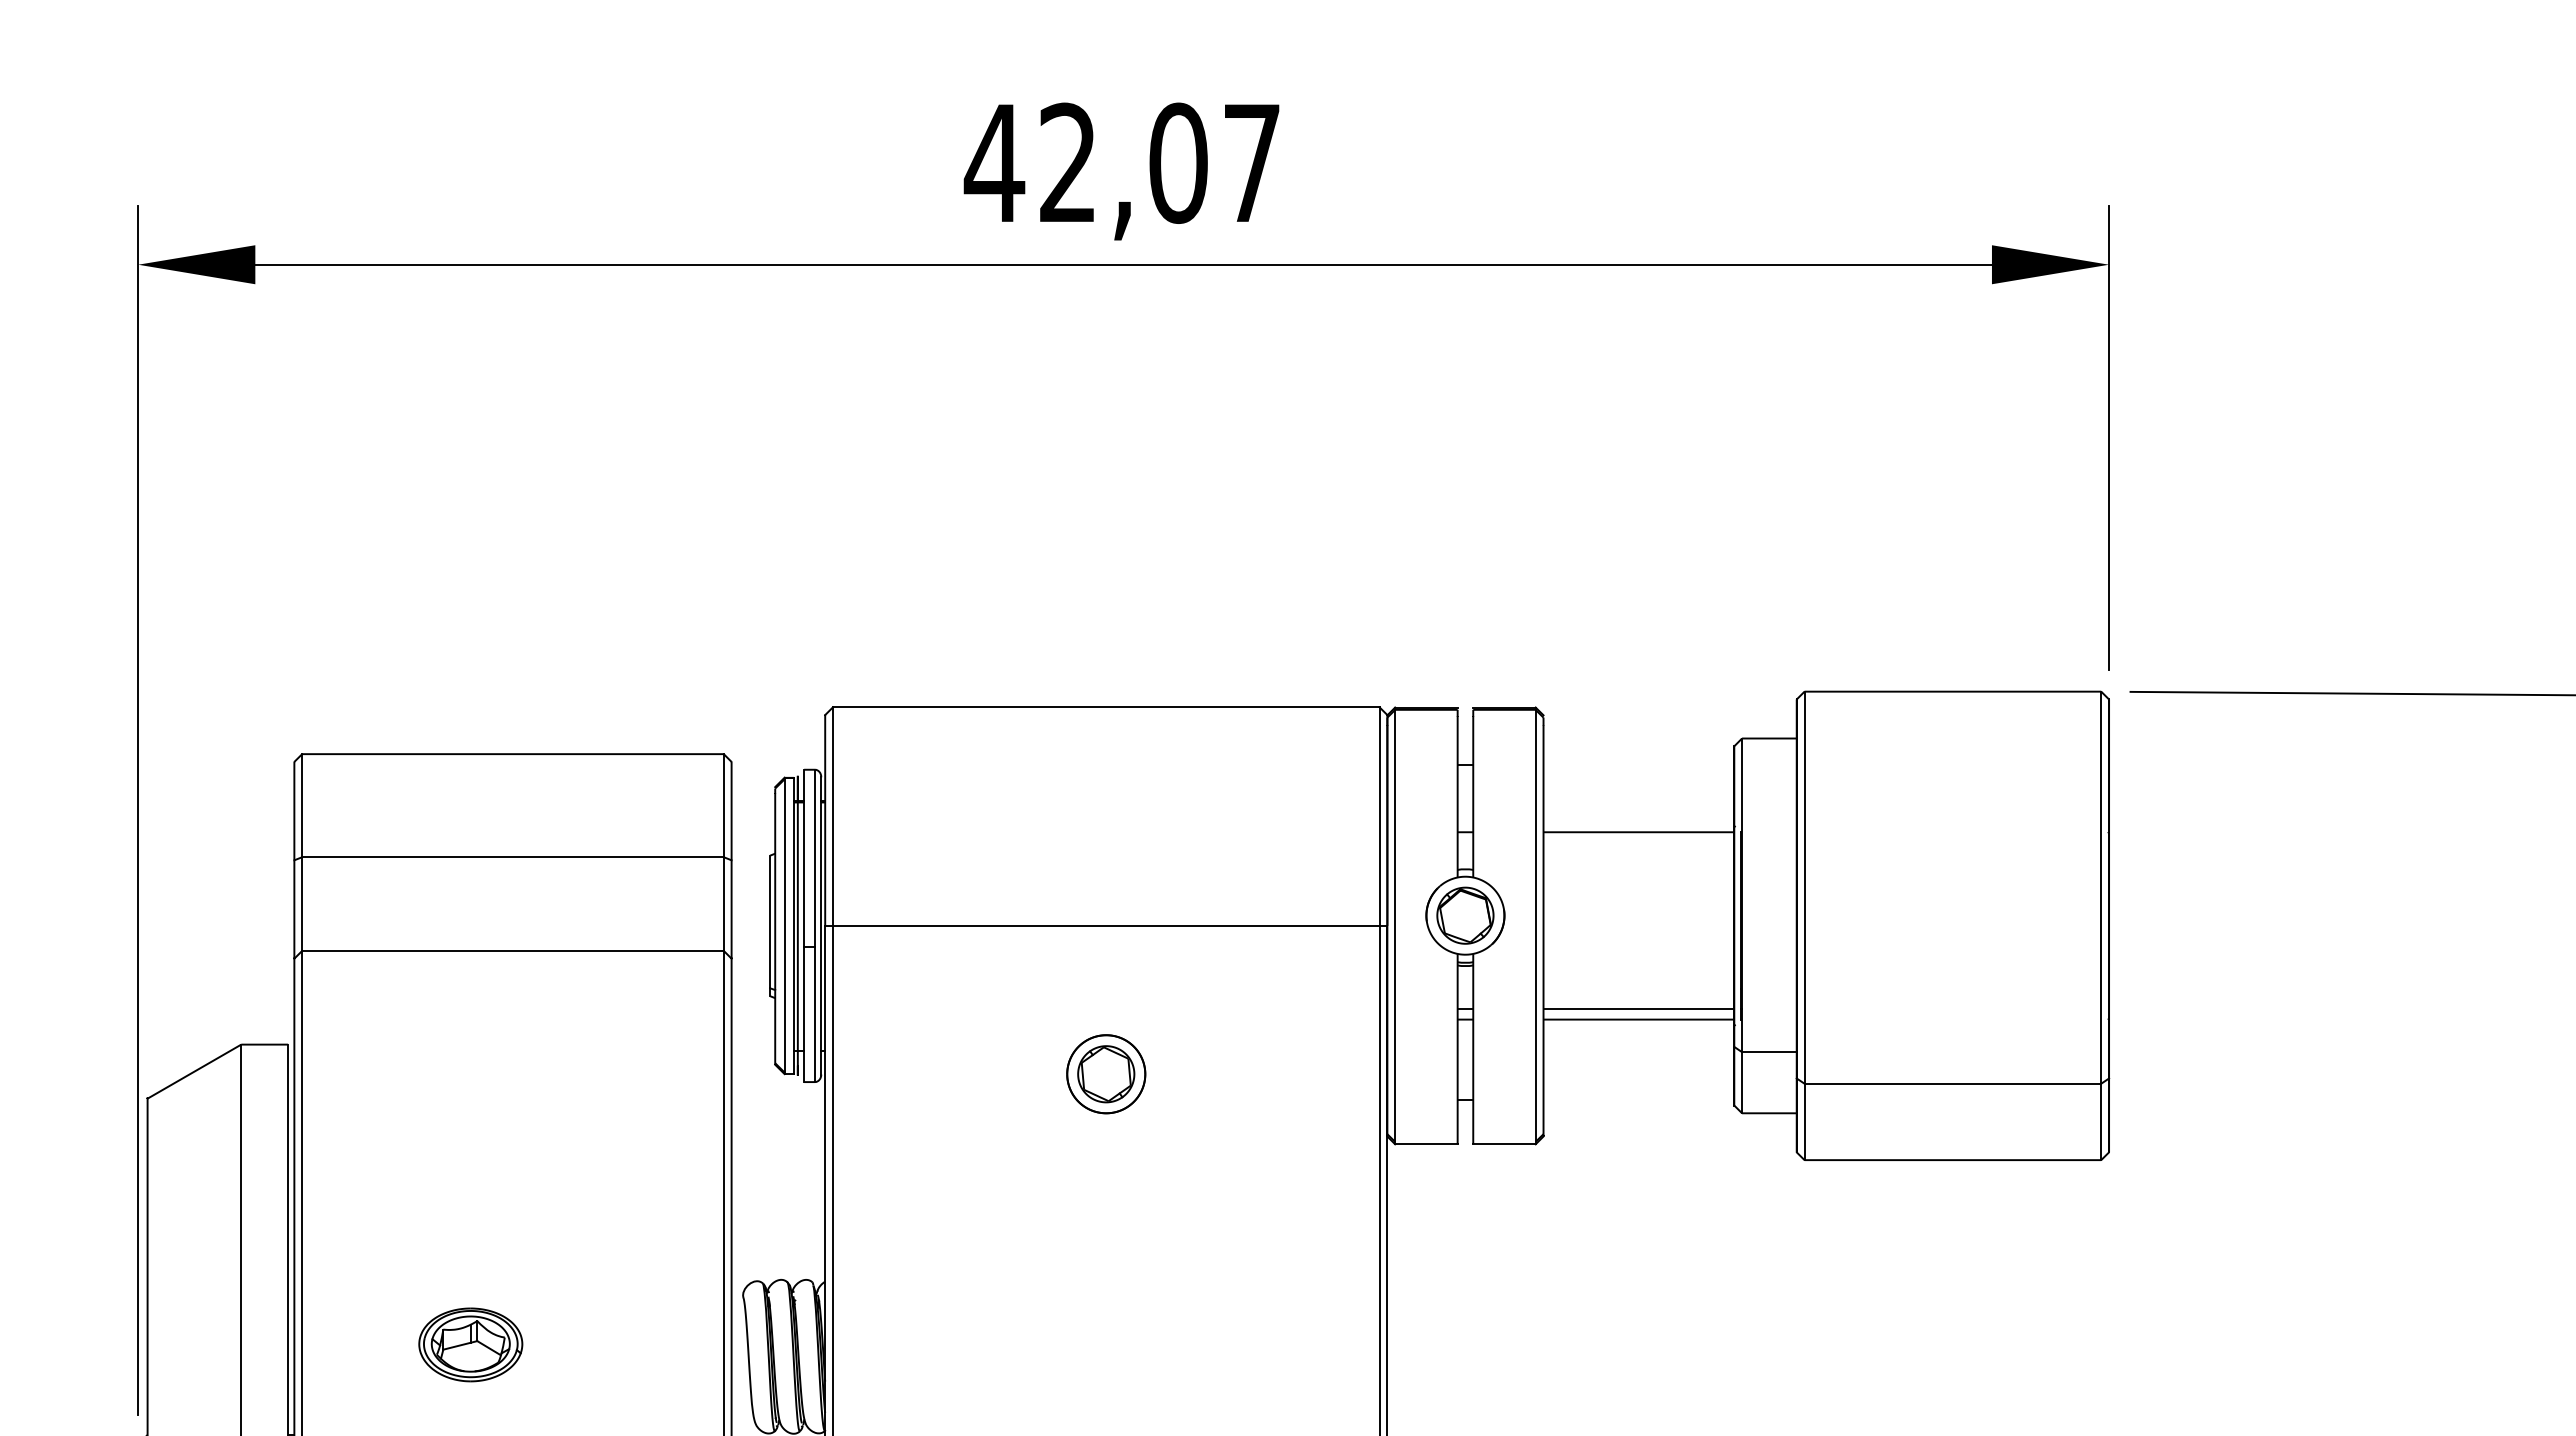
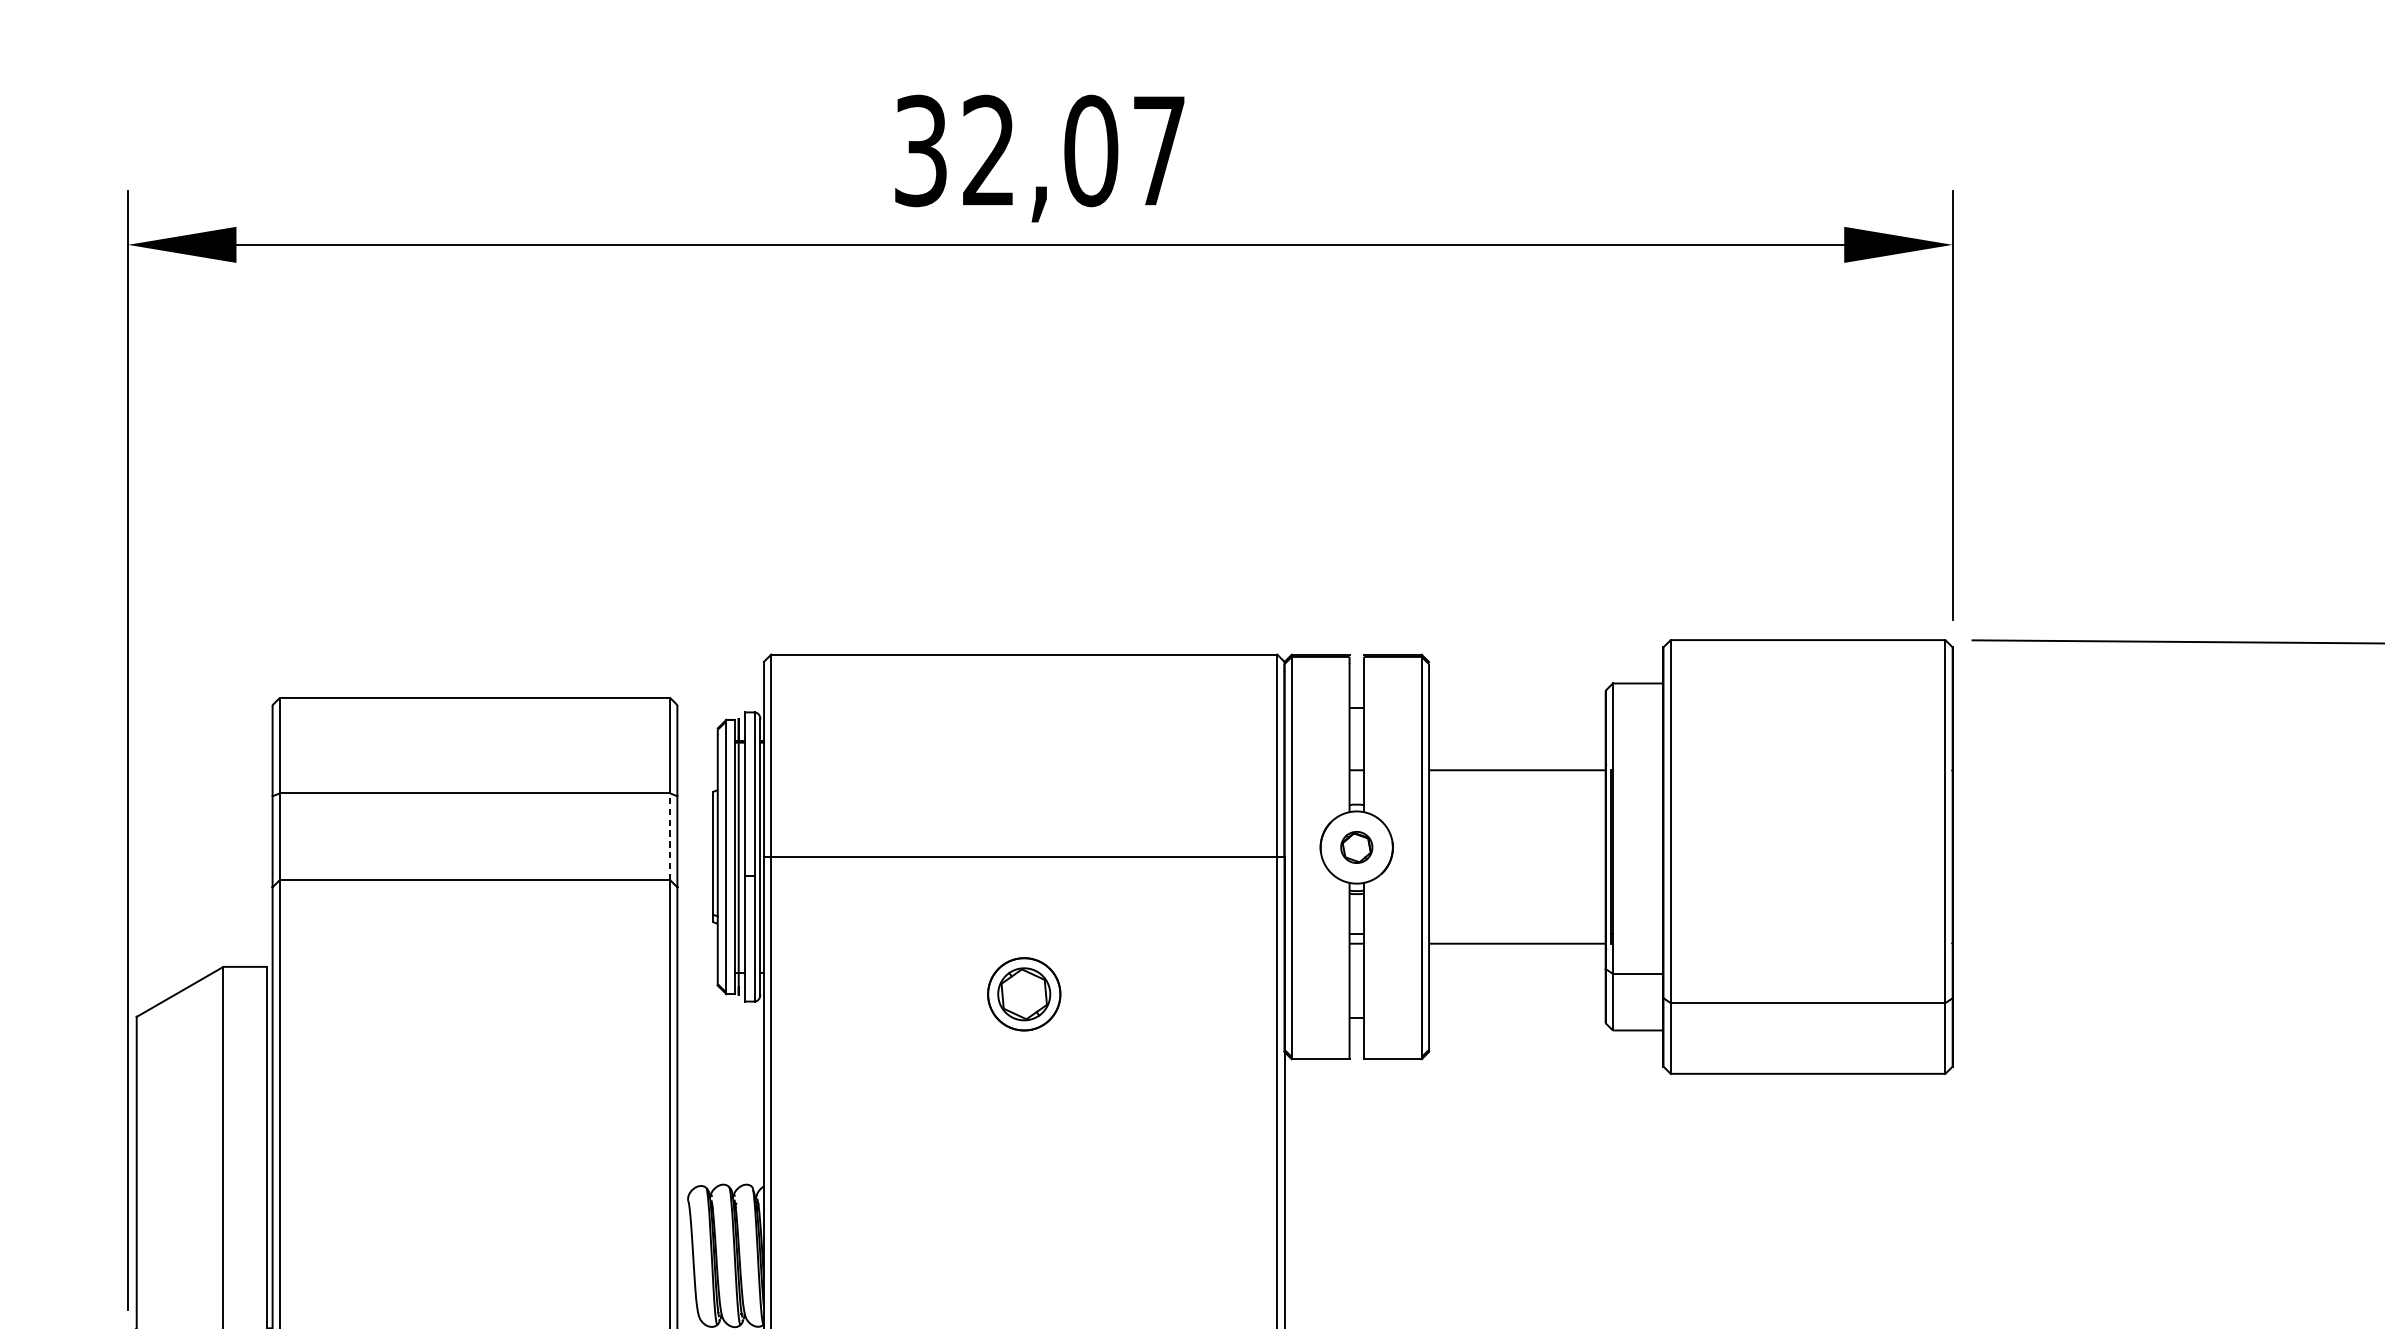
text: (994, 162) -> (920, 150), 42,07 -> 32,07
line: (723, 904) -> (669, 837), solid -> dashed
part: (1465, 915) -> (1356, 847), size x0.6
line: (1638, 1009) -> (1516, 934), removed
part: (470, 1344) -> (435, 1244), removed

